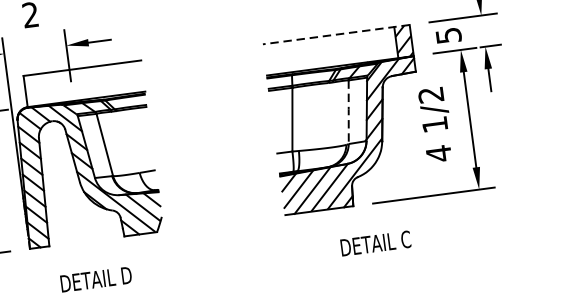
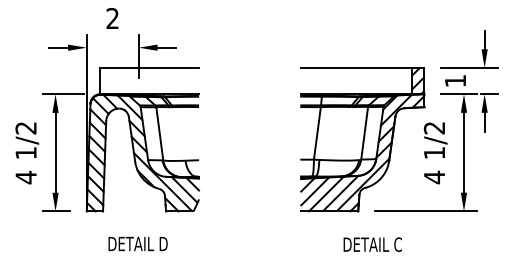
line: (335, 34) -> (362, 67), dashed -> solid
text: (448, 36) -> (455, 81), 5 -> 1
line: (348, 111) -> (364, 132), dashed -> solid

